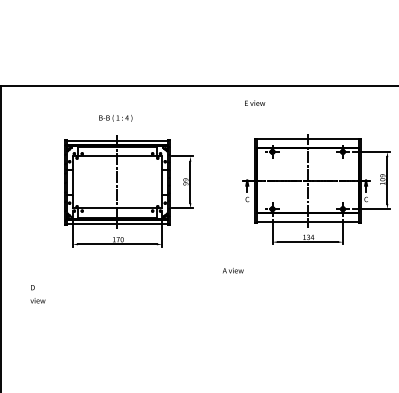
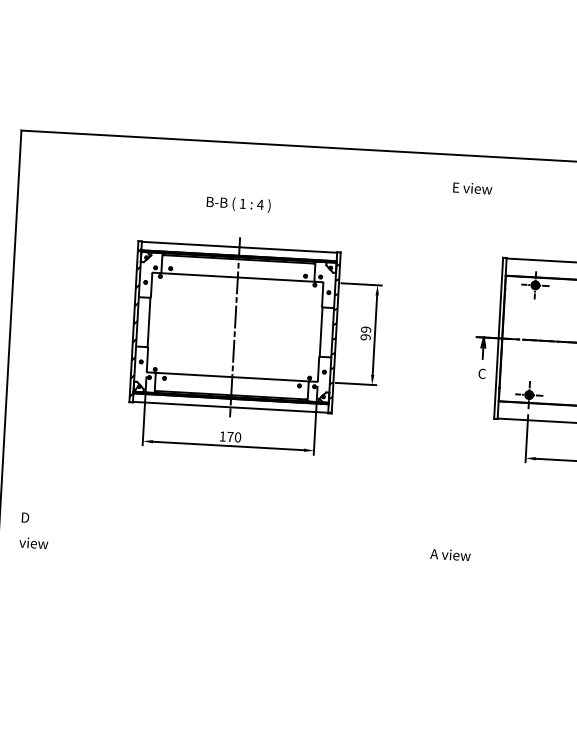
text: (255, 102) -> (473, 186), moved
text: (233, 270) -> (451, 554), moved
text: (37, 294) -> (33, 531), moved

